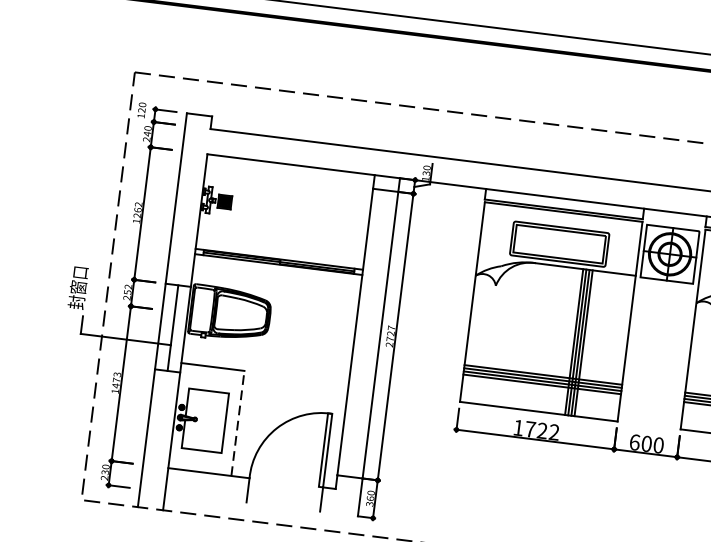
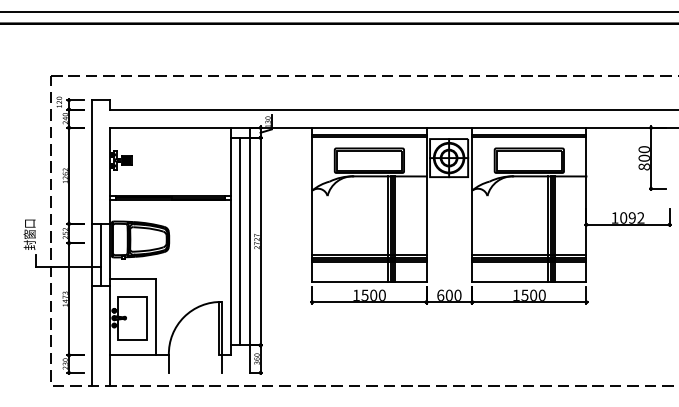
line: (367, 333) -> (240, 241), added
line: (237, 422) -> (155, 316), dashed -> solid
text: (542, 429) -> (373, 294), 1722 -> 1500

